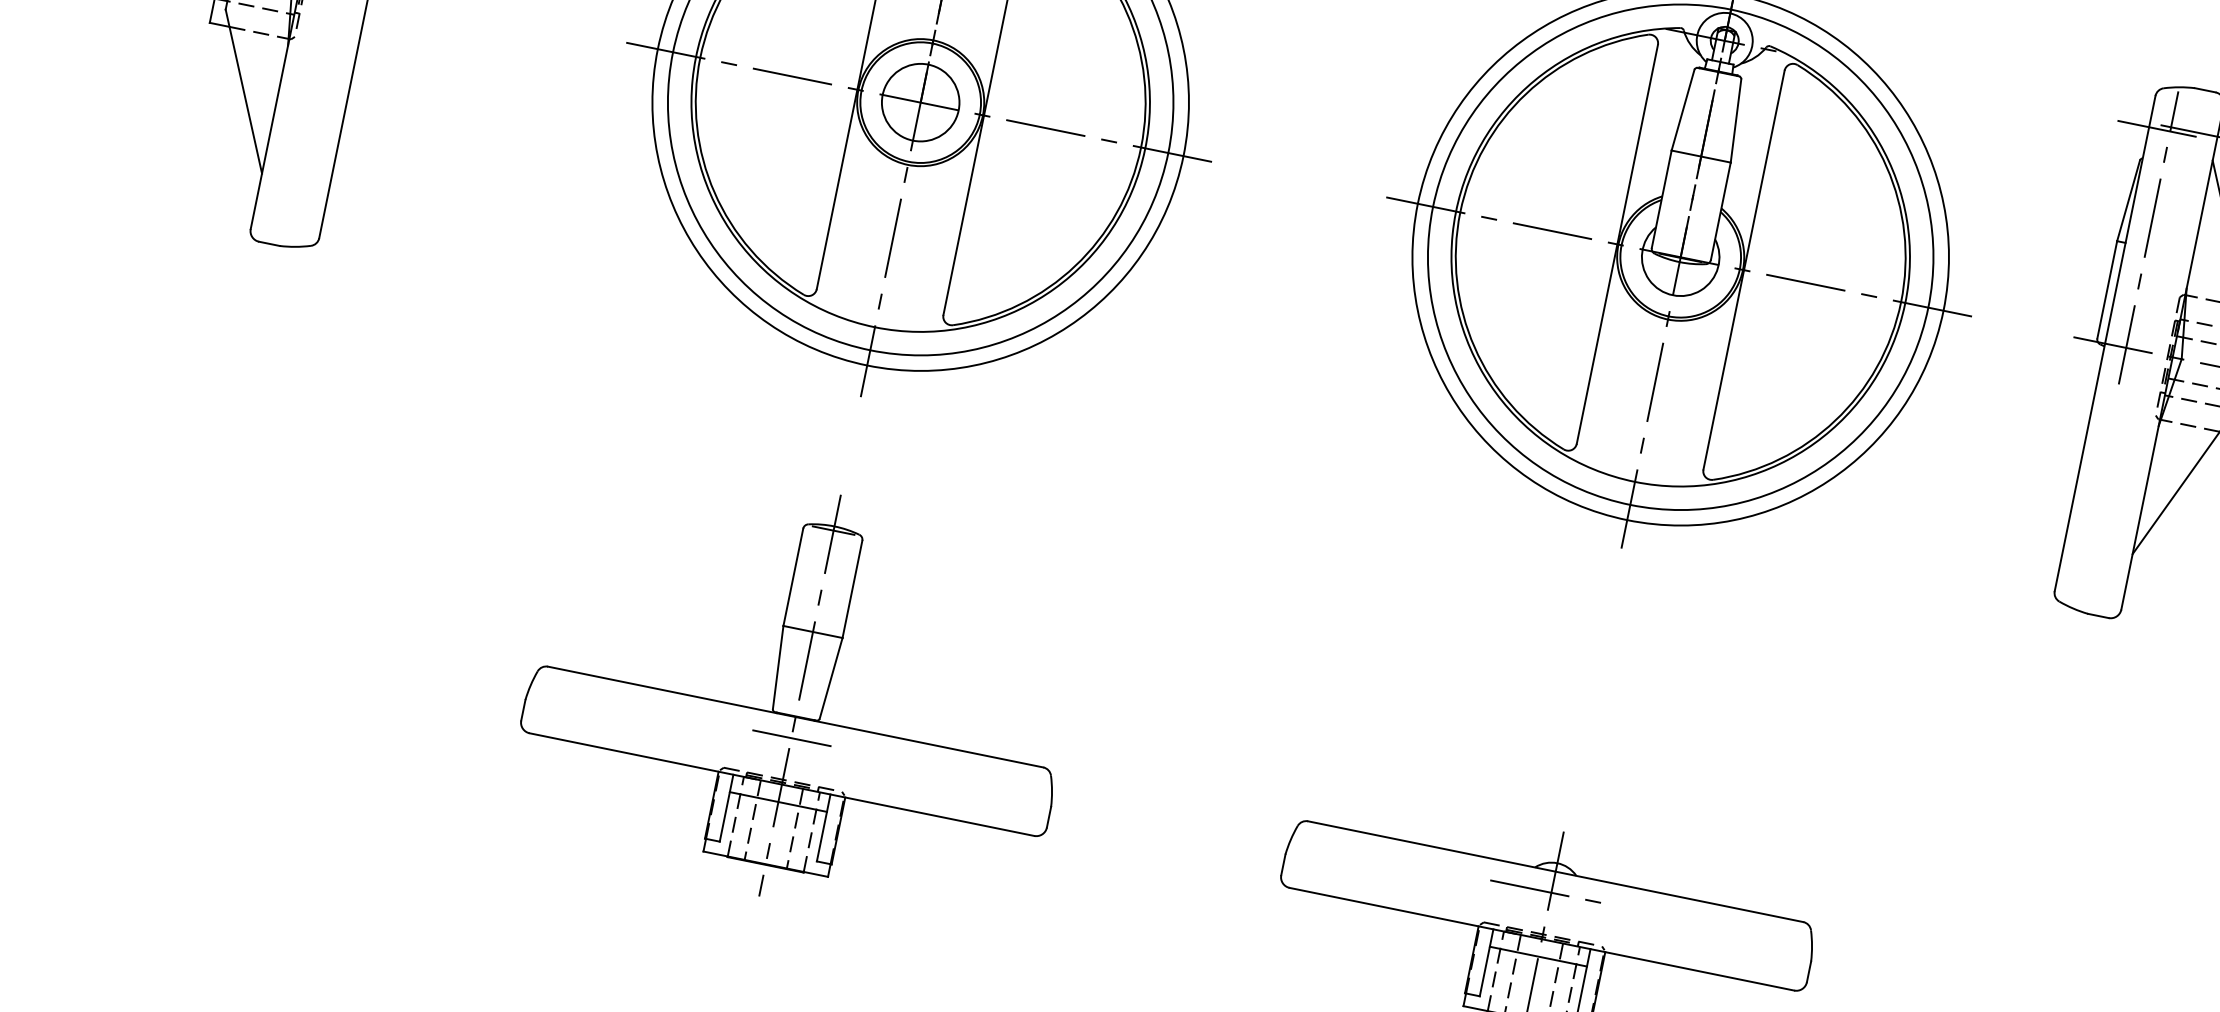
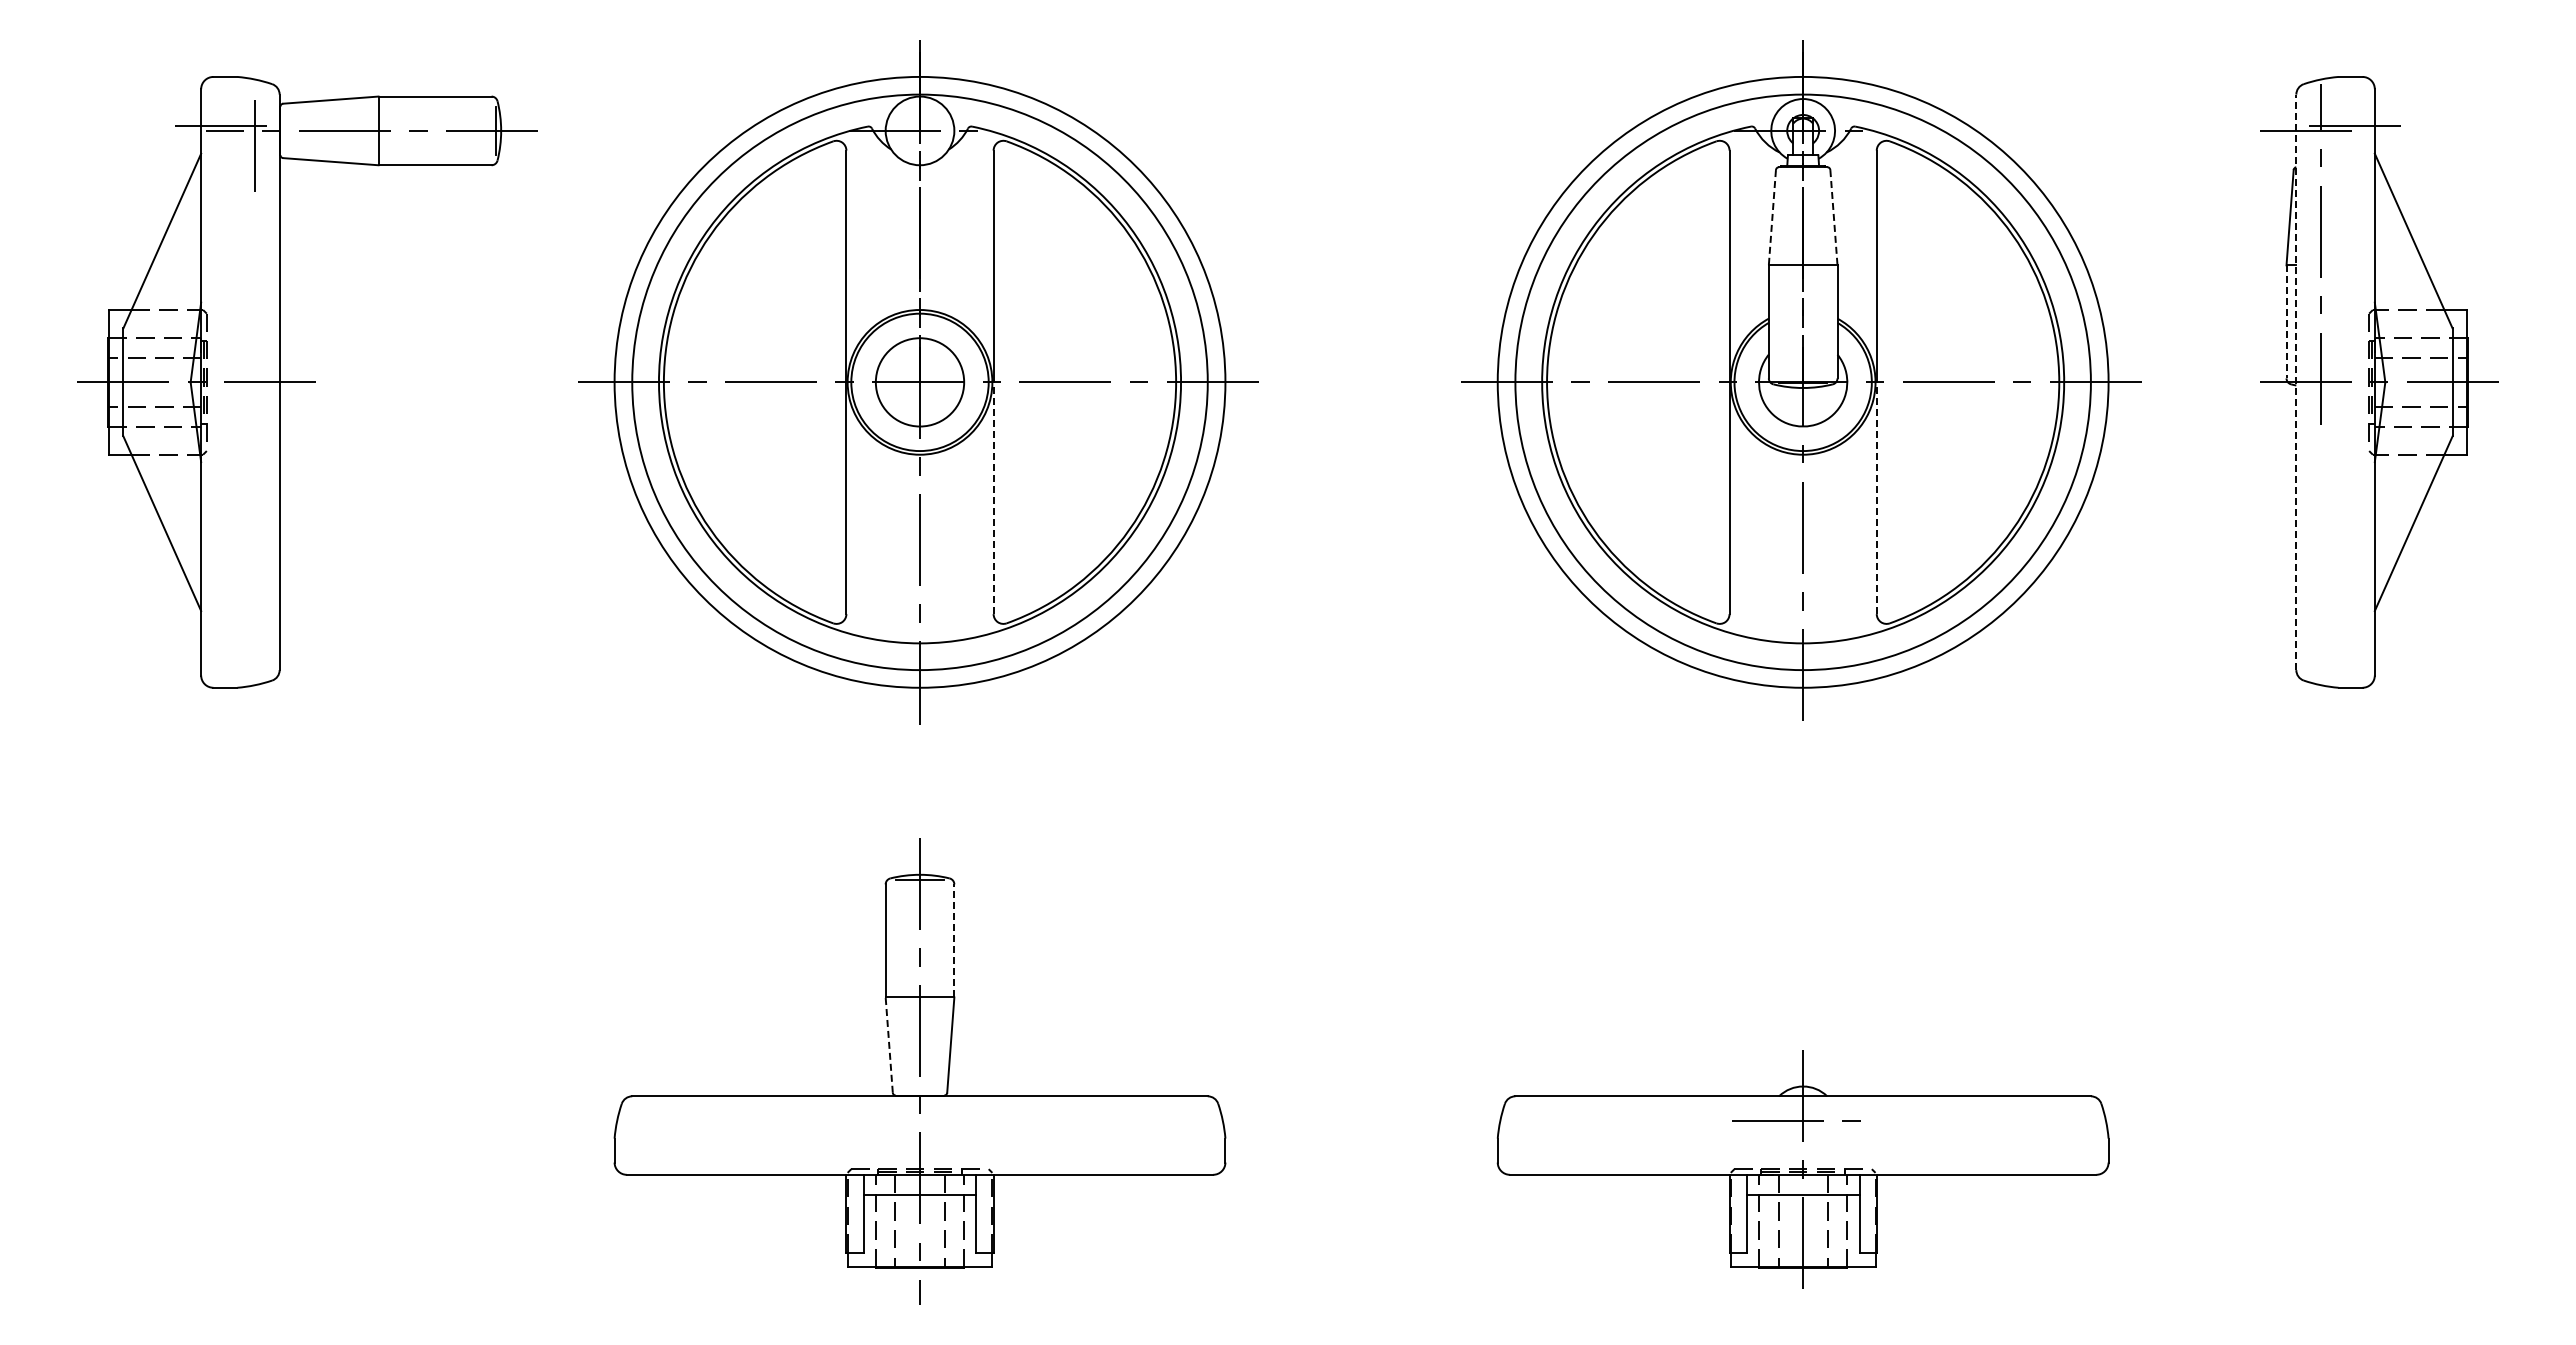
line: (1683, 110) -> (1772, 217), solid -> dashed
line: (1735, 120) -> (1833, 217), solid -> dashed
line: (963, 215) -> (993, 498), solid -> dashed
line: (2107, 289) -> (2286, 321), solid -> dashed
line: (2105, 343) -> (2296, 382), solid -> dashed
line: (1723, 370) -> (1876, 498), solid -> dashed
line: (852, 589) -> (954, 940), solid -> dashed
line: (778, 667) -> (889, 1045), solid -> dashed
line: (791, 737) -> (919, 1120), removed

